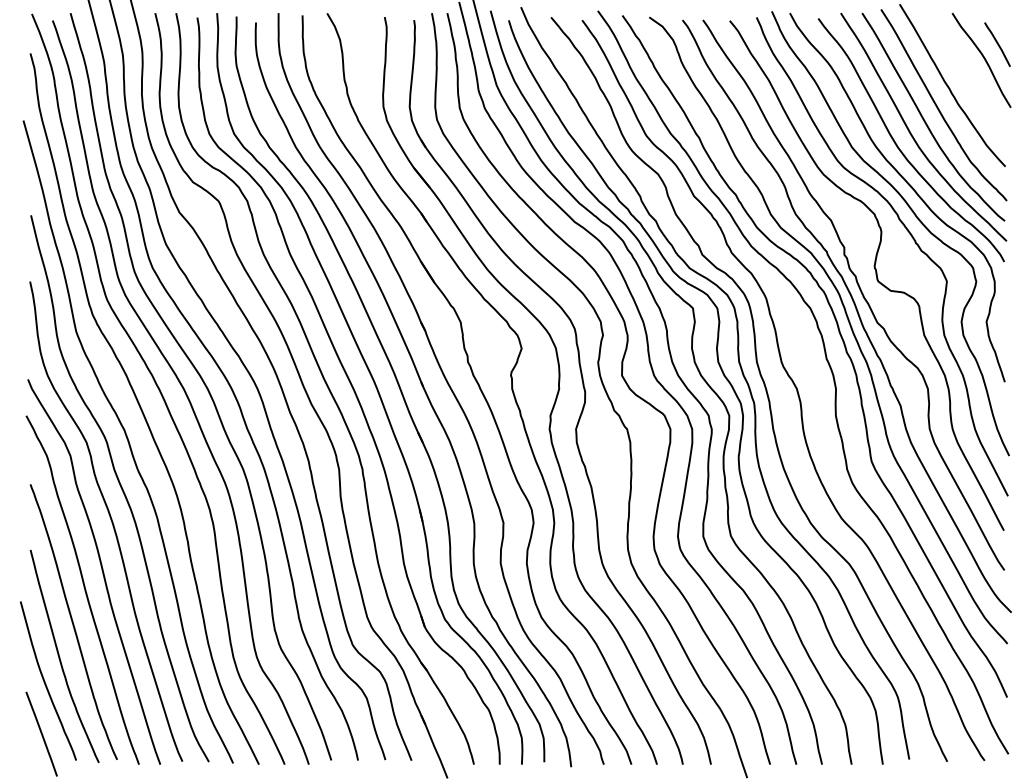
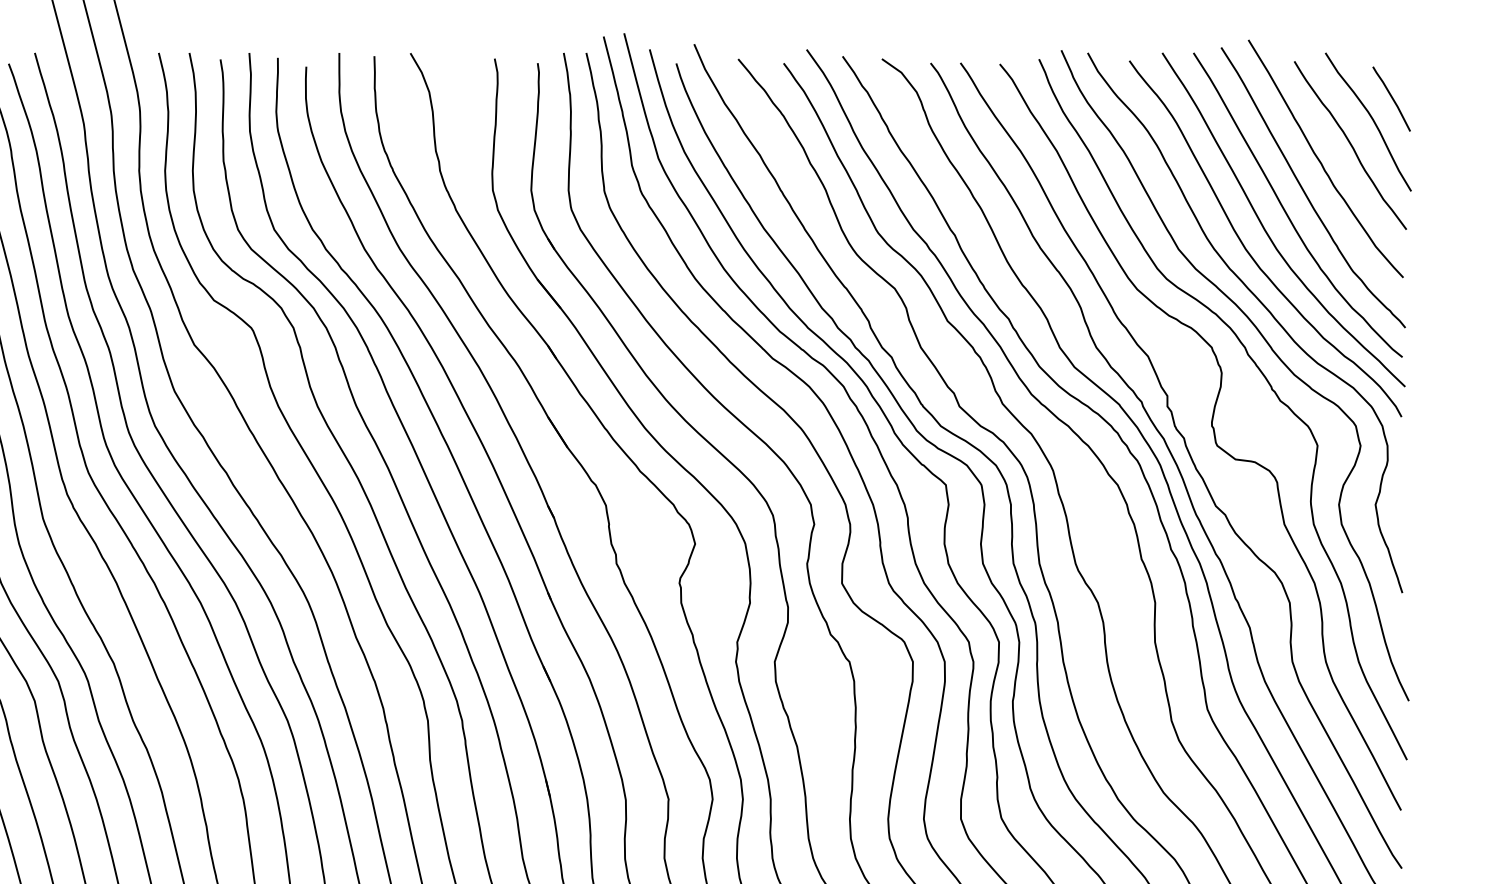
curve: (969, 76) -> (1350, 145), added

